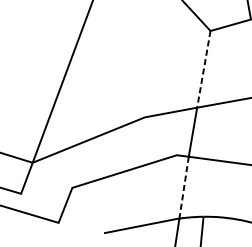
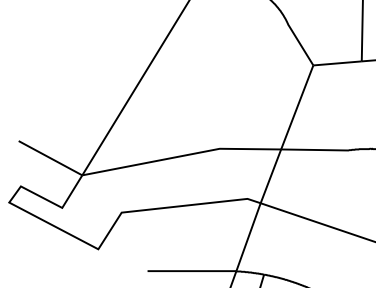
line: (204, 69) -> (297, 107), dashed -> solid
line: (184, 187) -> (248, 237), dashed -> solid

